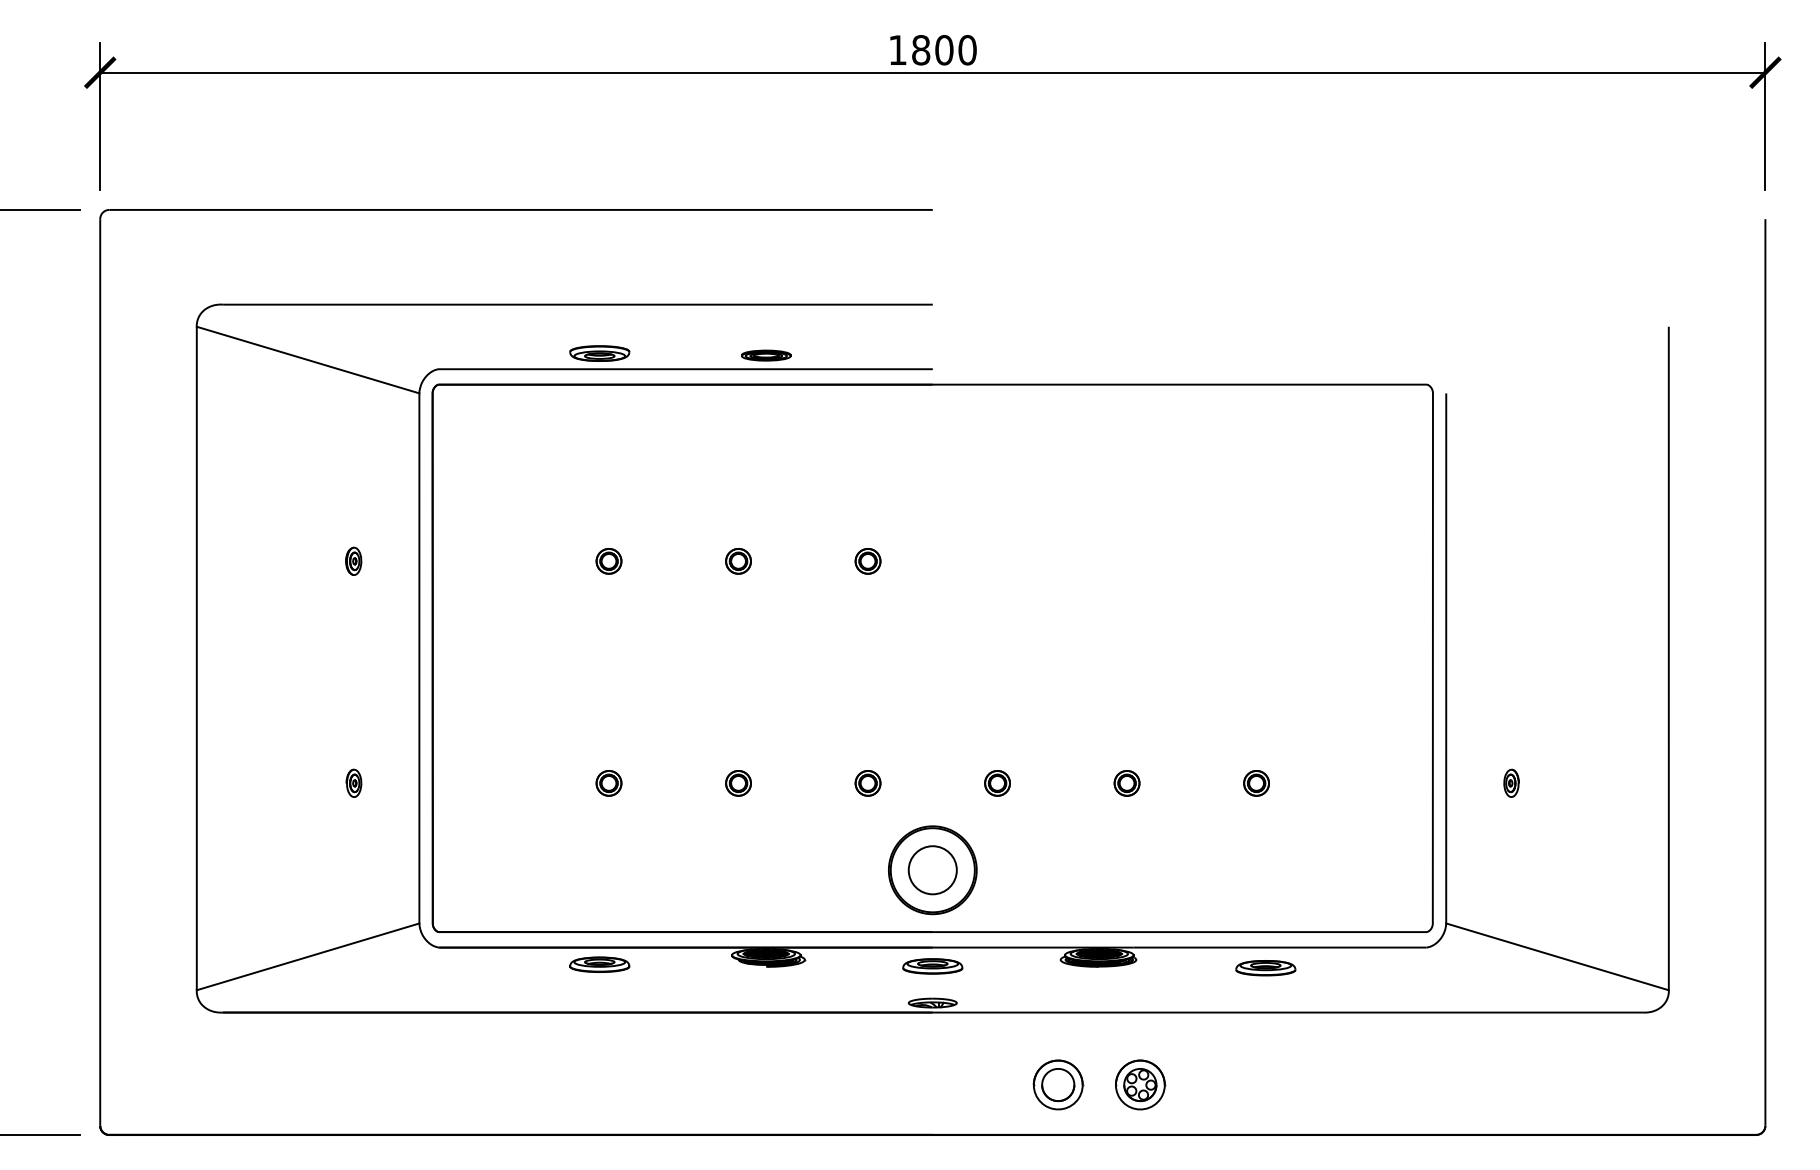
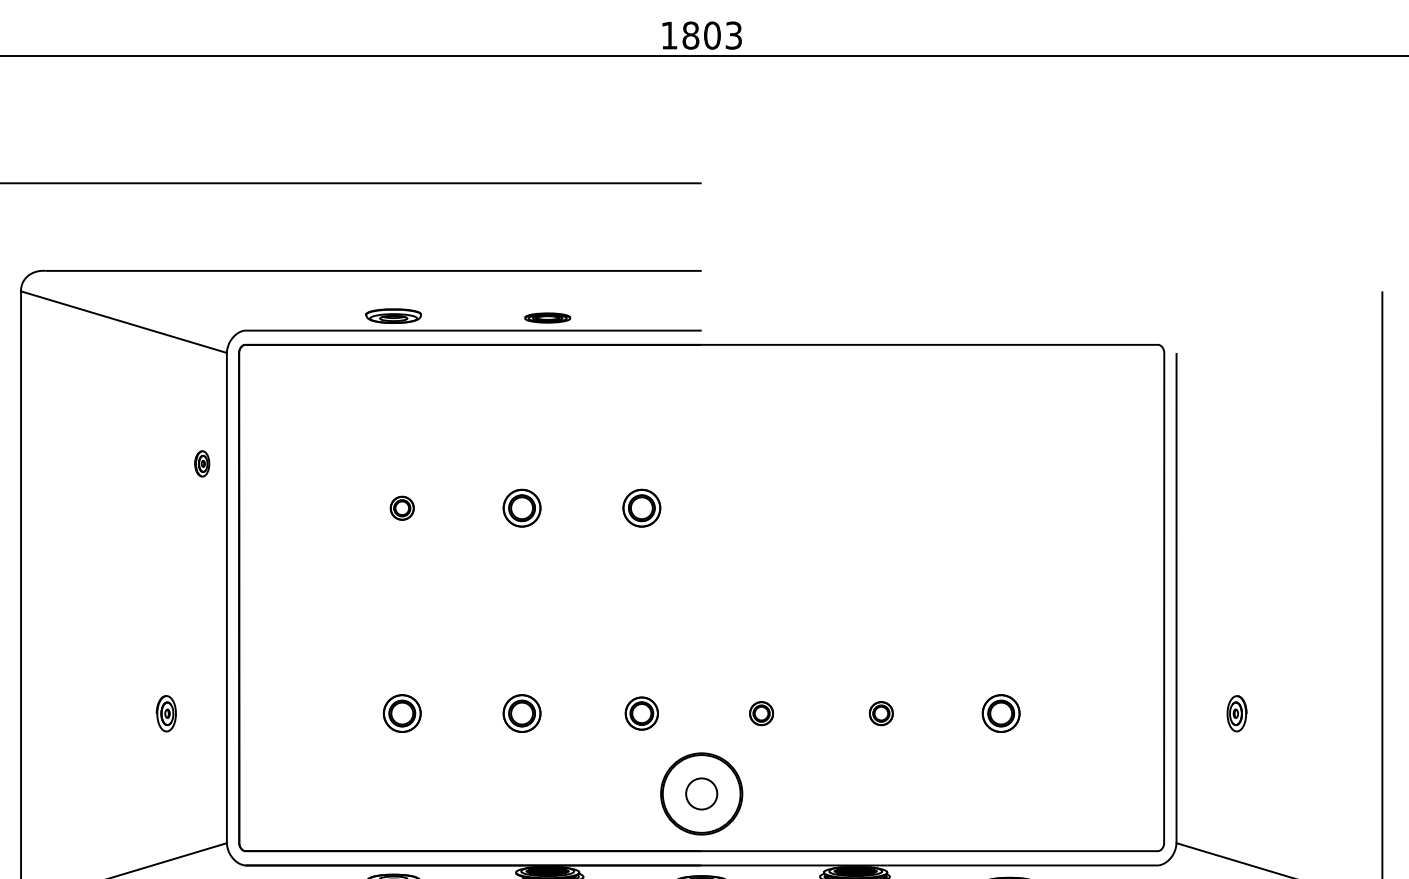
text: (967, 50) -> (733, 35), 1800 -> 1803
part: (353, 560) -> (202, 463), moved
part: (738, 561) -> (522, 508), size x1.6
part: (867, 561) -> (641, 508), size x1.6
part: (353, 782) -> (165, 712), size x1.4
part: (1511, 782) -> (1236, 712), size x1.4
part: (608, 783) -> (401, 713), size x1.6
part: (738, 783) -> (522, 713), size x1.6
part: (867, 783) -> (641, 713), size x1.4
part: (1256, 783) -> (1001, 713), size x1.6
circle: (932, 870) -> (701, 794), size x0.7

